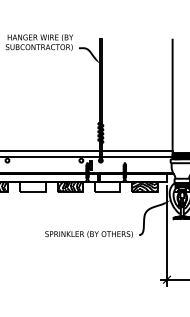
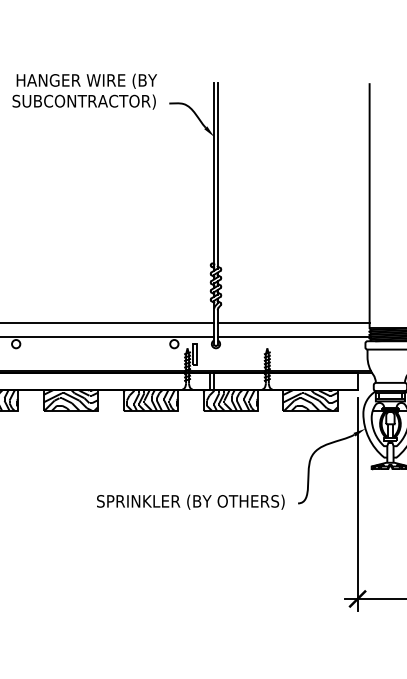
hatch: (32, 186) -> (69, 399), added
hatch: (107, 186) -> (230, 399), added

